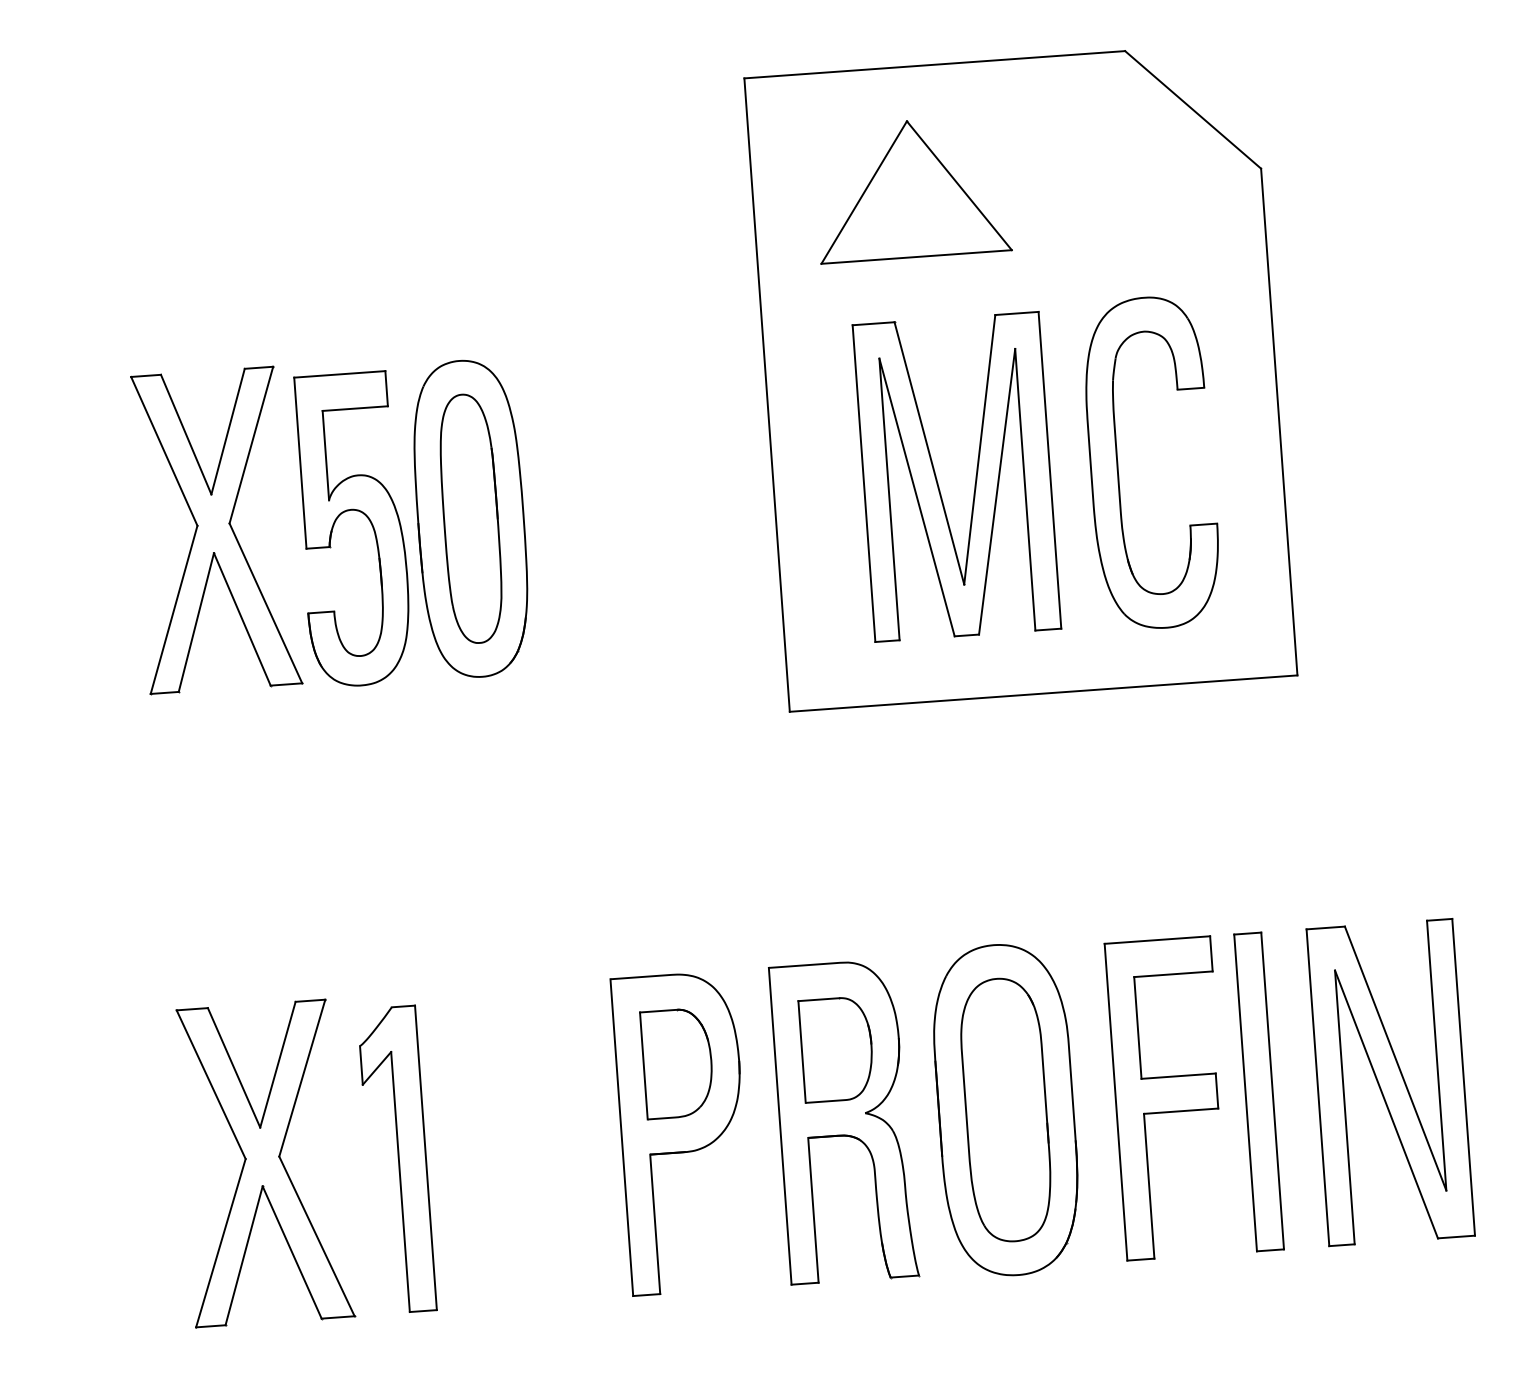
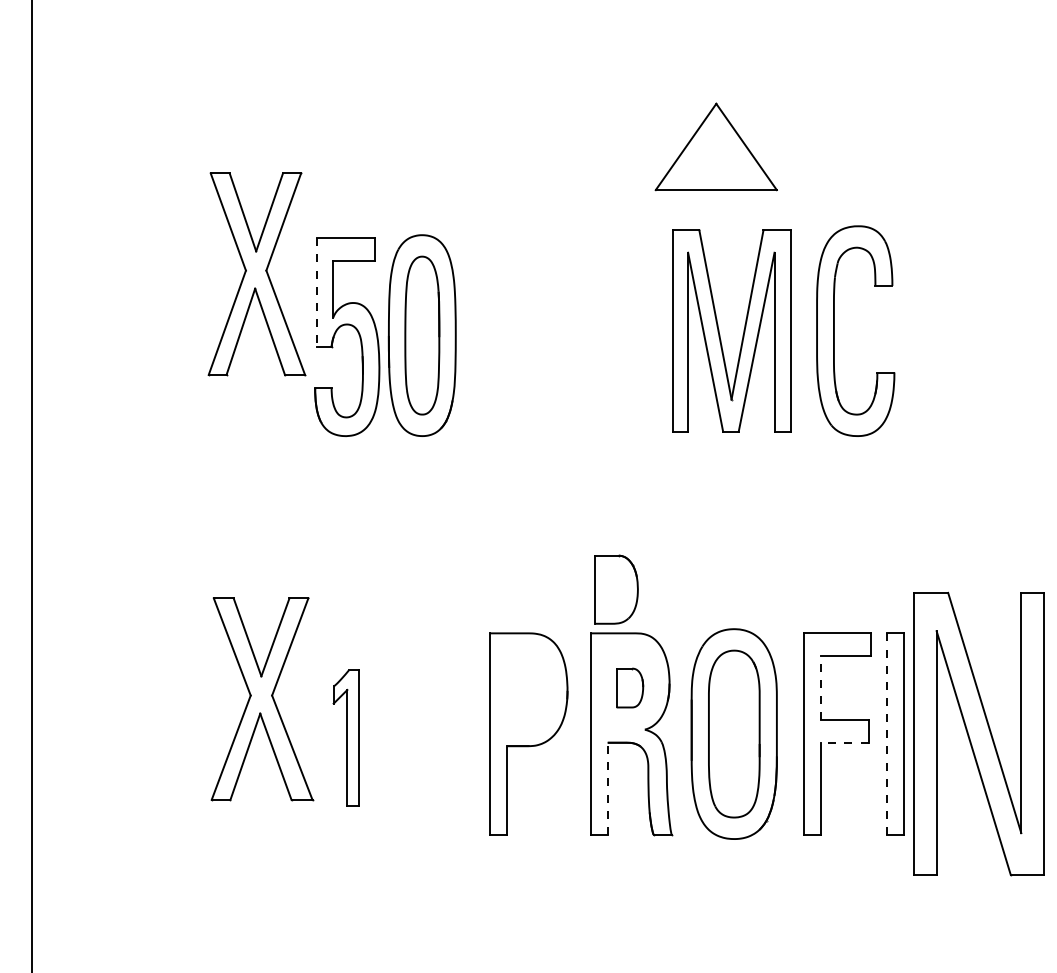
part: (1020, 376) -> (776, 270), removed
line: (299, 464) -> (316, 293), solid -> dashed
part: (214, 530) -> (256, 274), moved
line: (1138, 1026) -> (821, 687), solid -> dashed
part: (836, 1048) -> (629, 687), size x0.6
part: (677, 1063) -> (616, 589), moved
part: (1390, 1083) -> (978, 734), size x1.4
line: (1245, 1093) -> (886, 734), solid -> dashed
line: (1180, 1110) -> (844, 742), solid -> dashed
part: (396, 1159) -> (346, 737), size x0.7
part: (264, 1163) -> (262, 699), moved
line: (813, 1209) -> (607, 788), solid -> dashed

